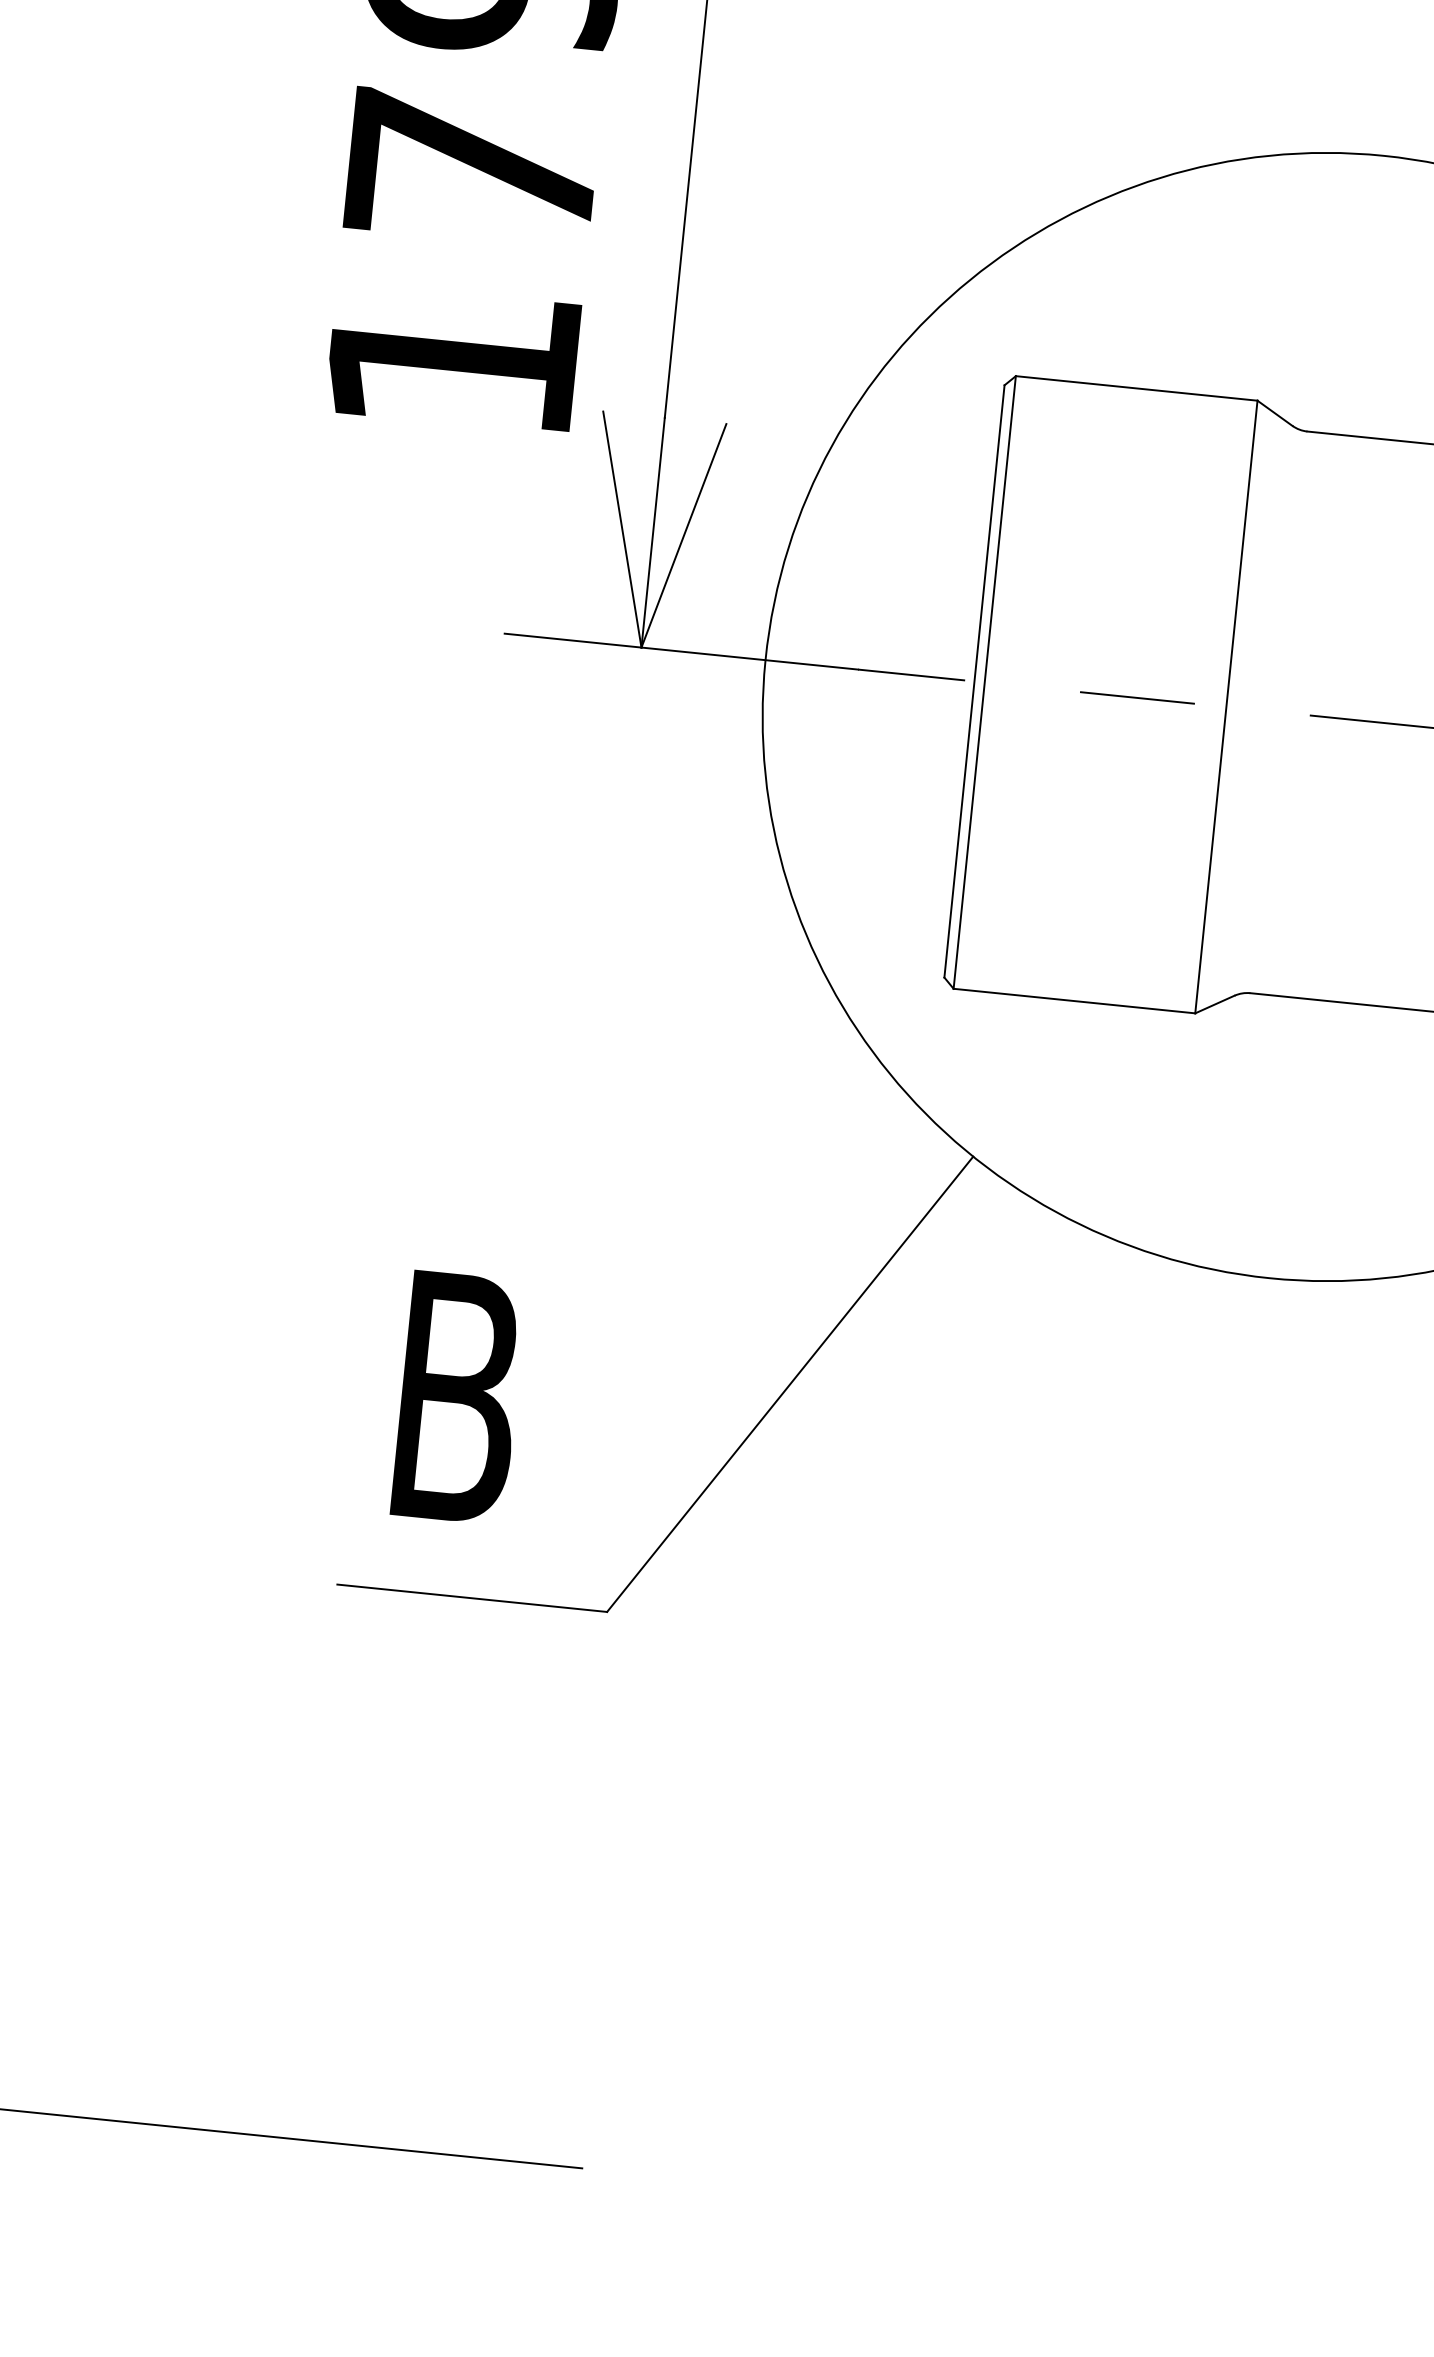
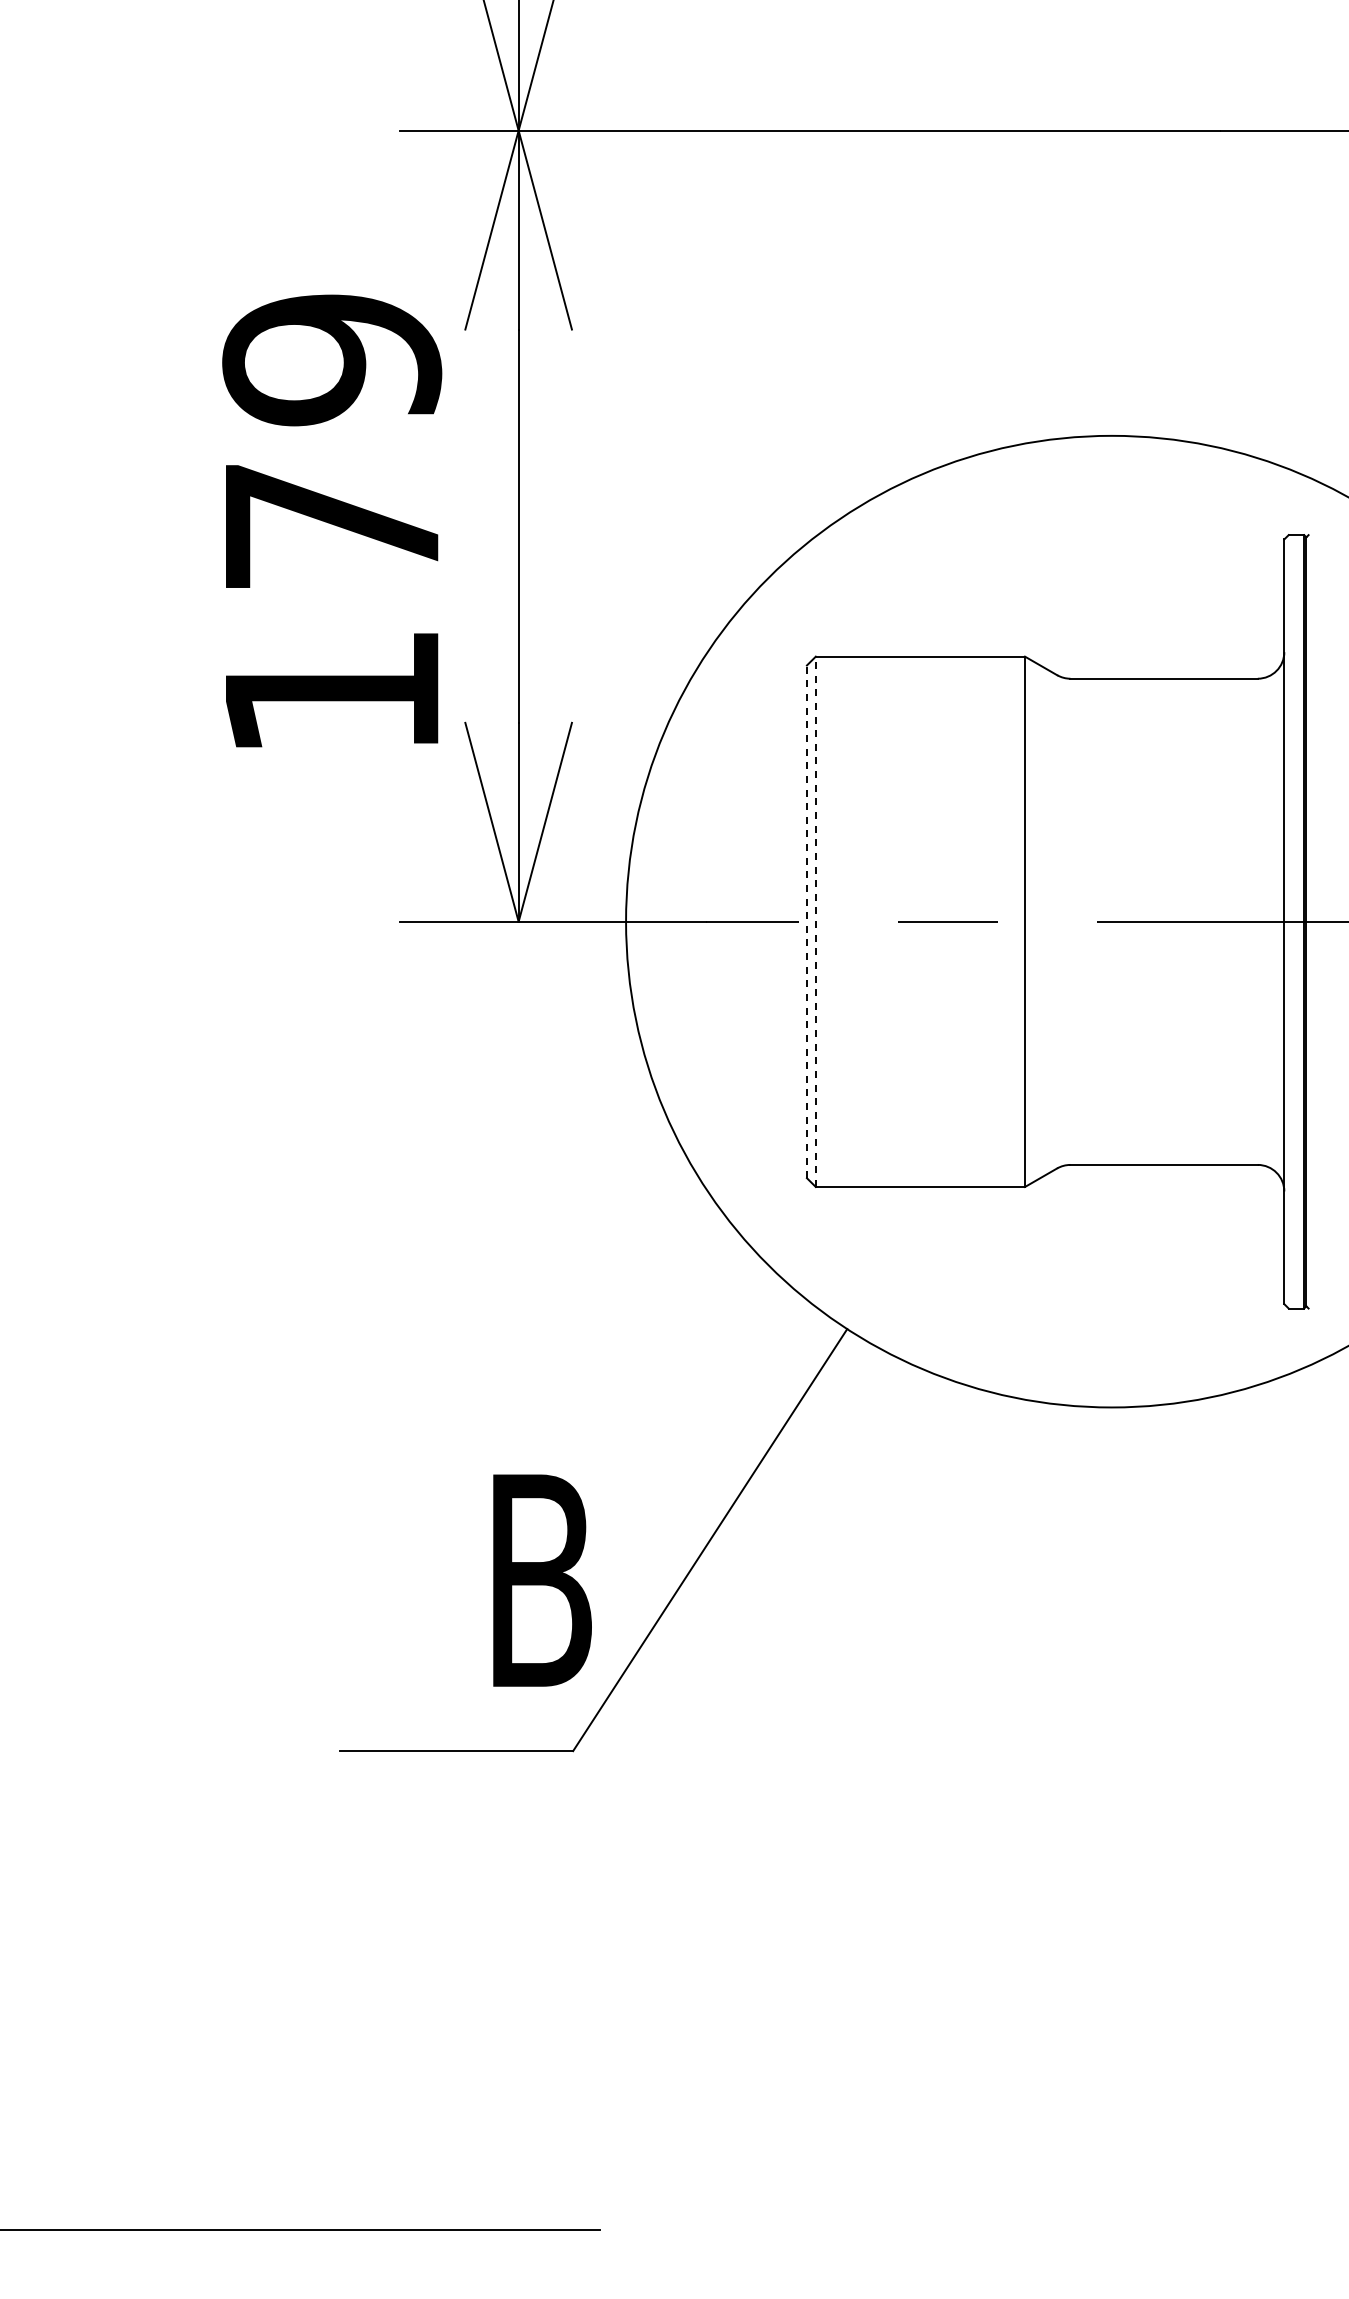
line: (974, 681) -> (806, 921), solid -> dashed
line: (984, 682) -> (815, 921), solid -> dashed
text: (458, 1397) -> (542, 1580), moved

